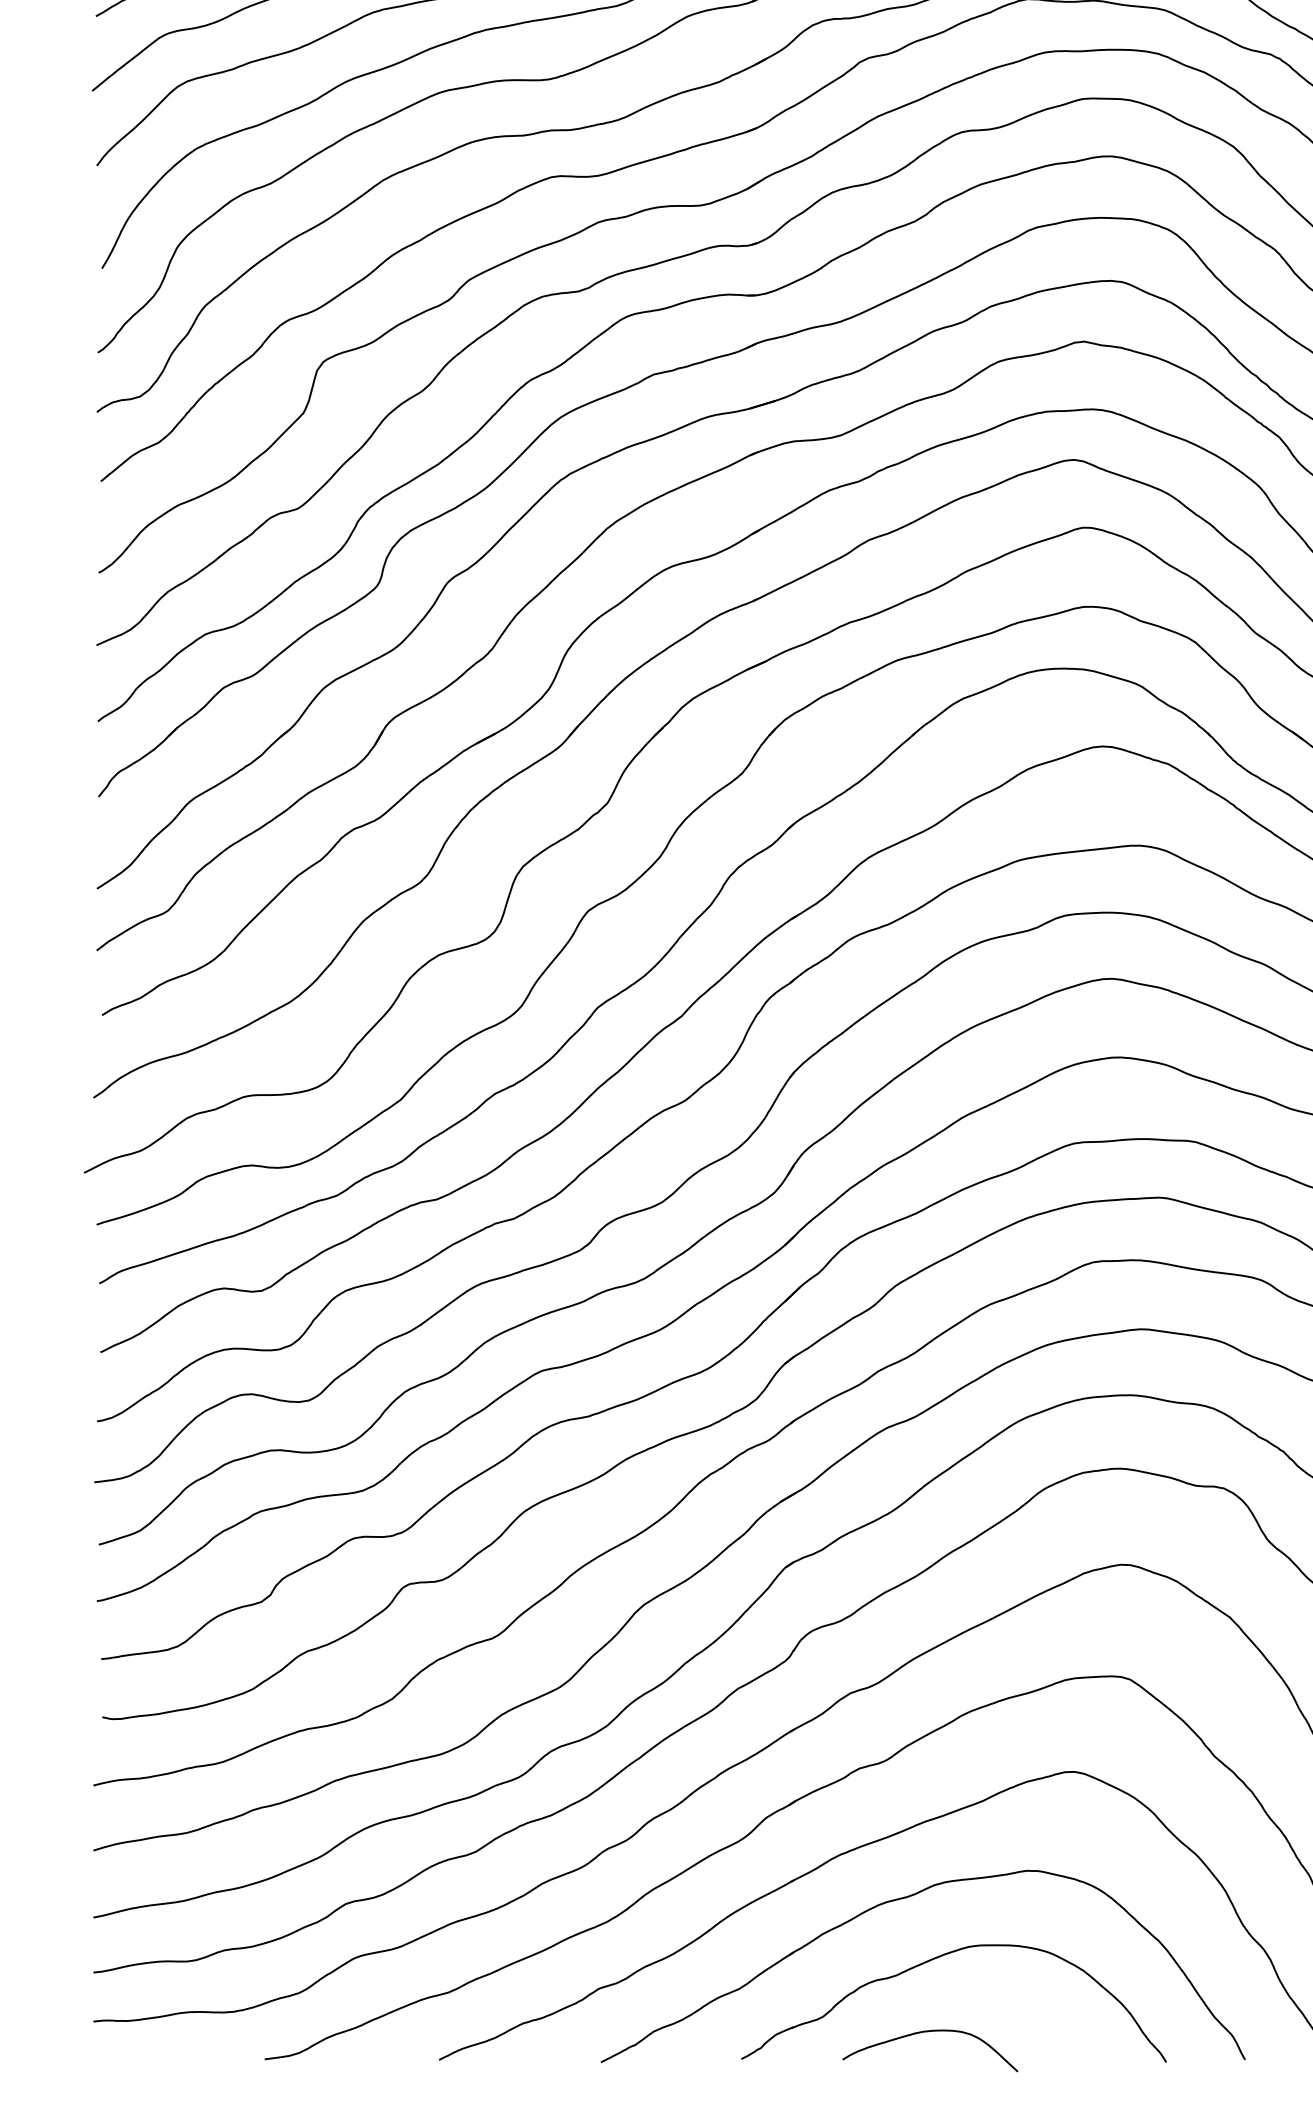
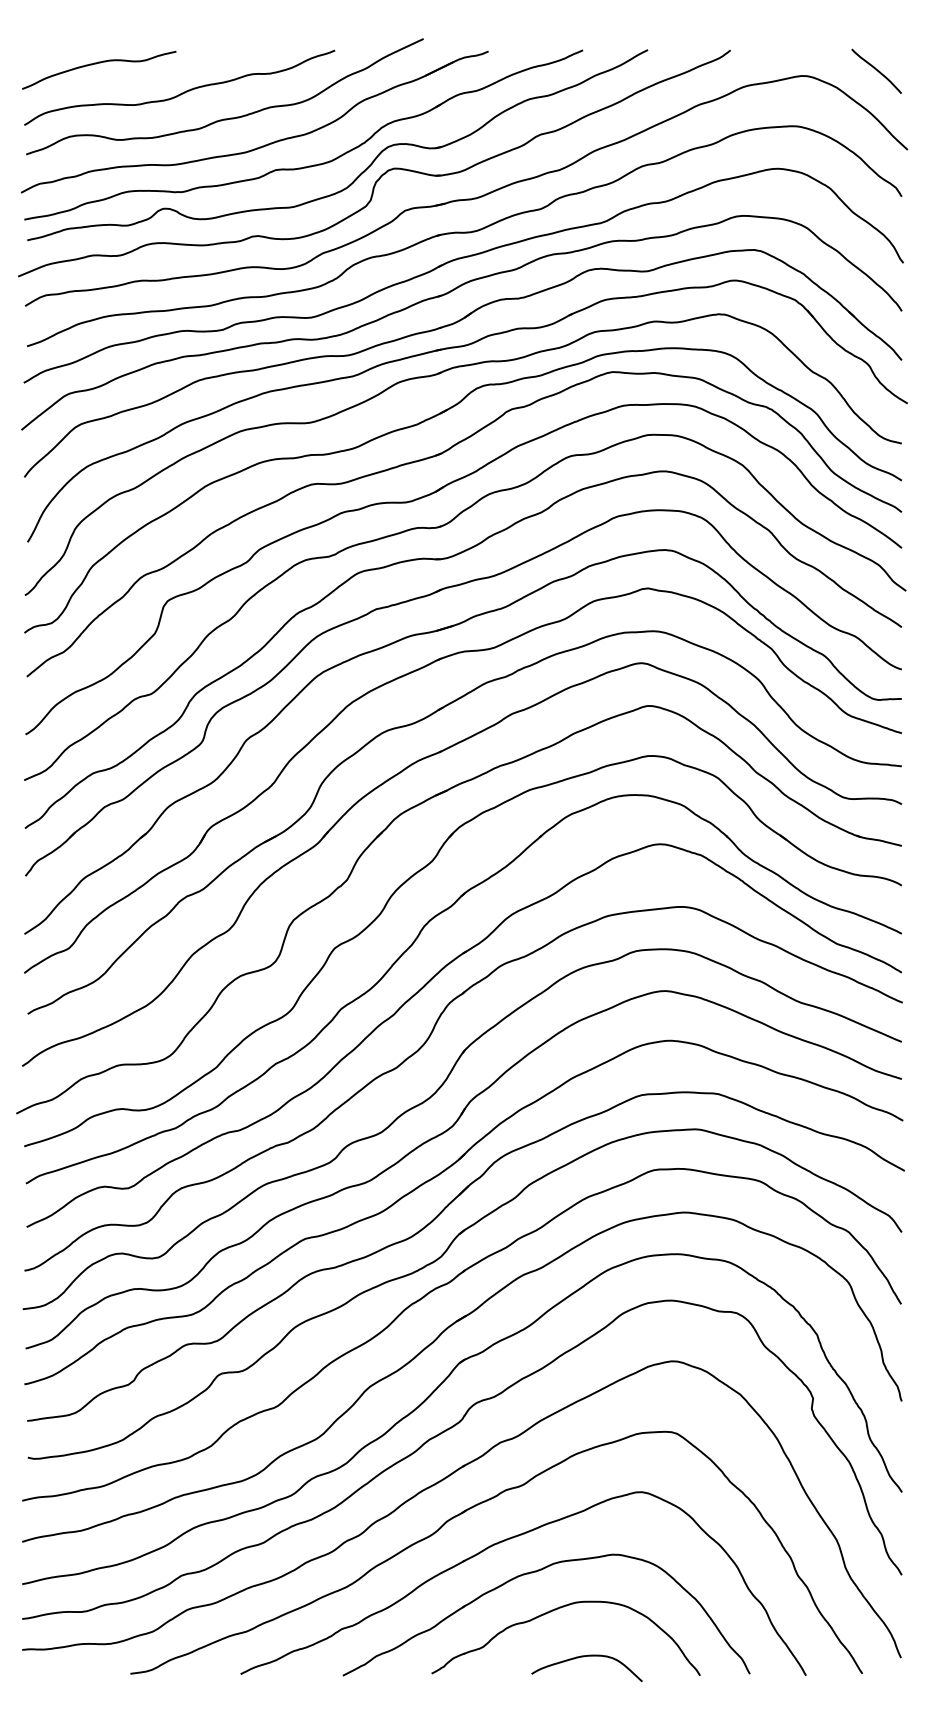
curve: (926, 2033) -> (584, 1657), moved

